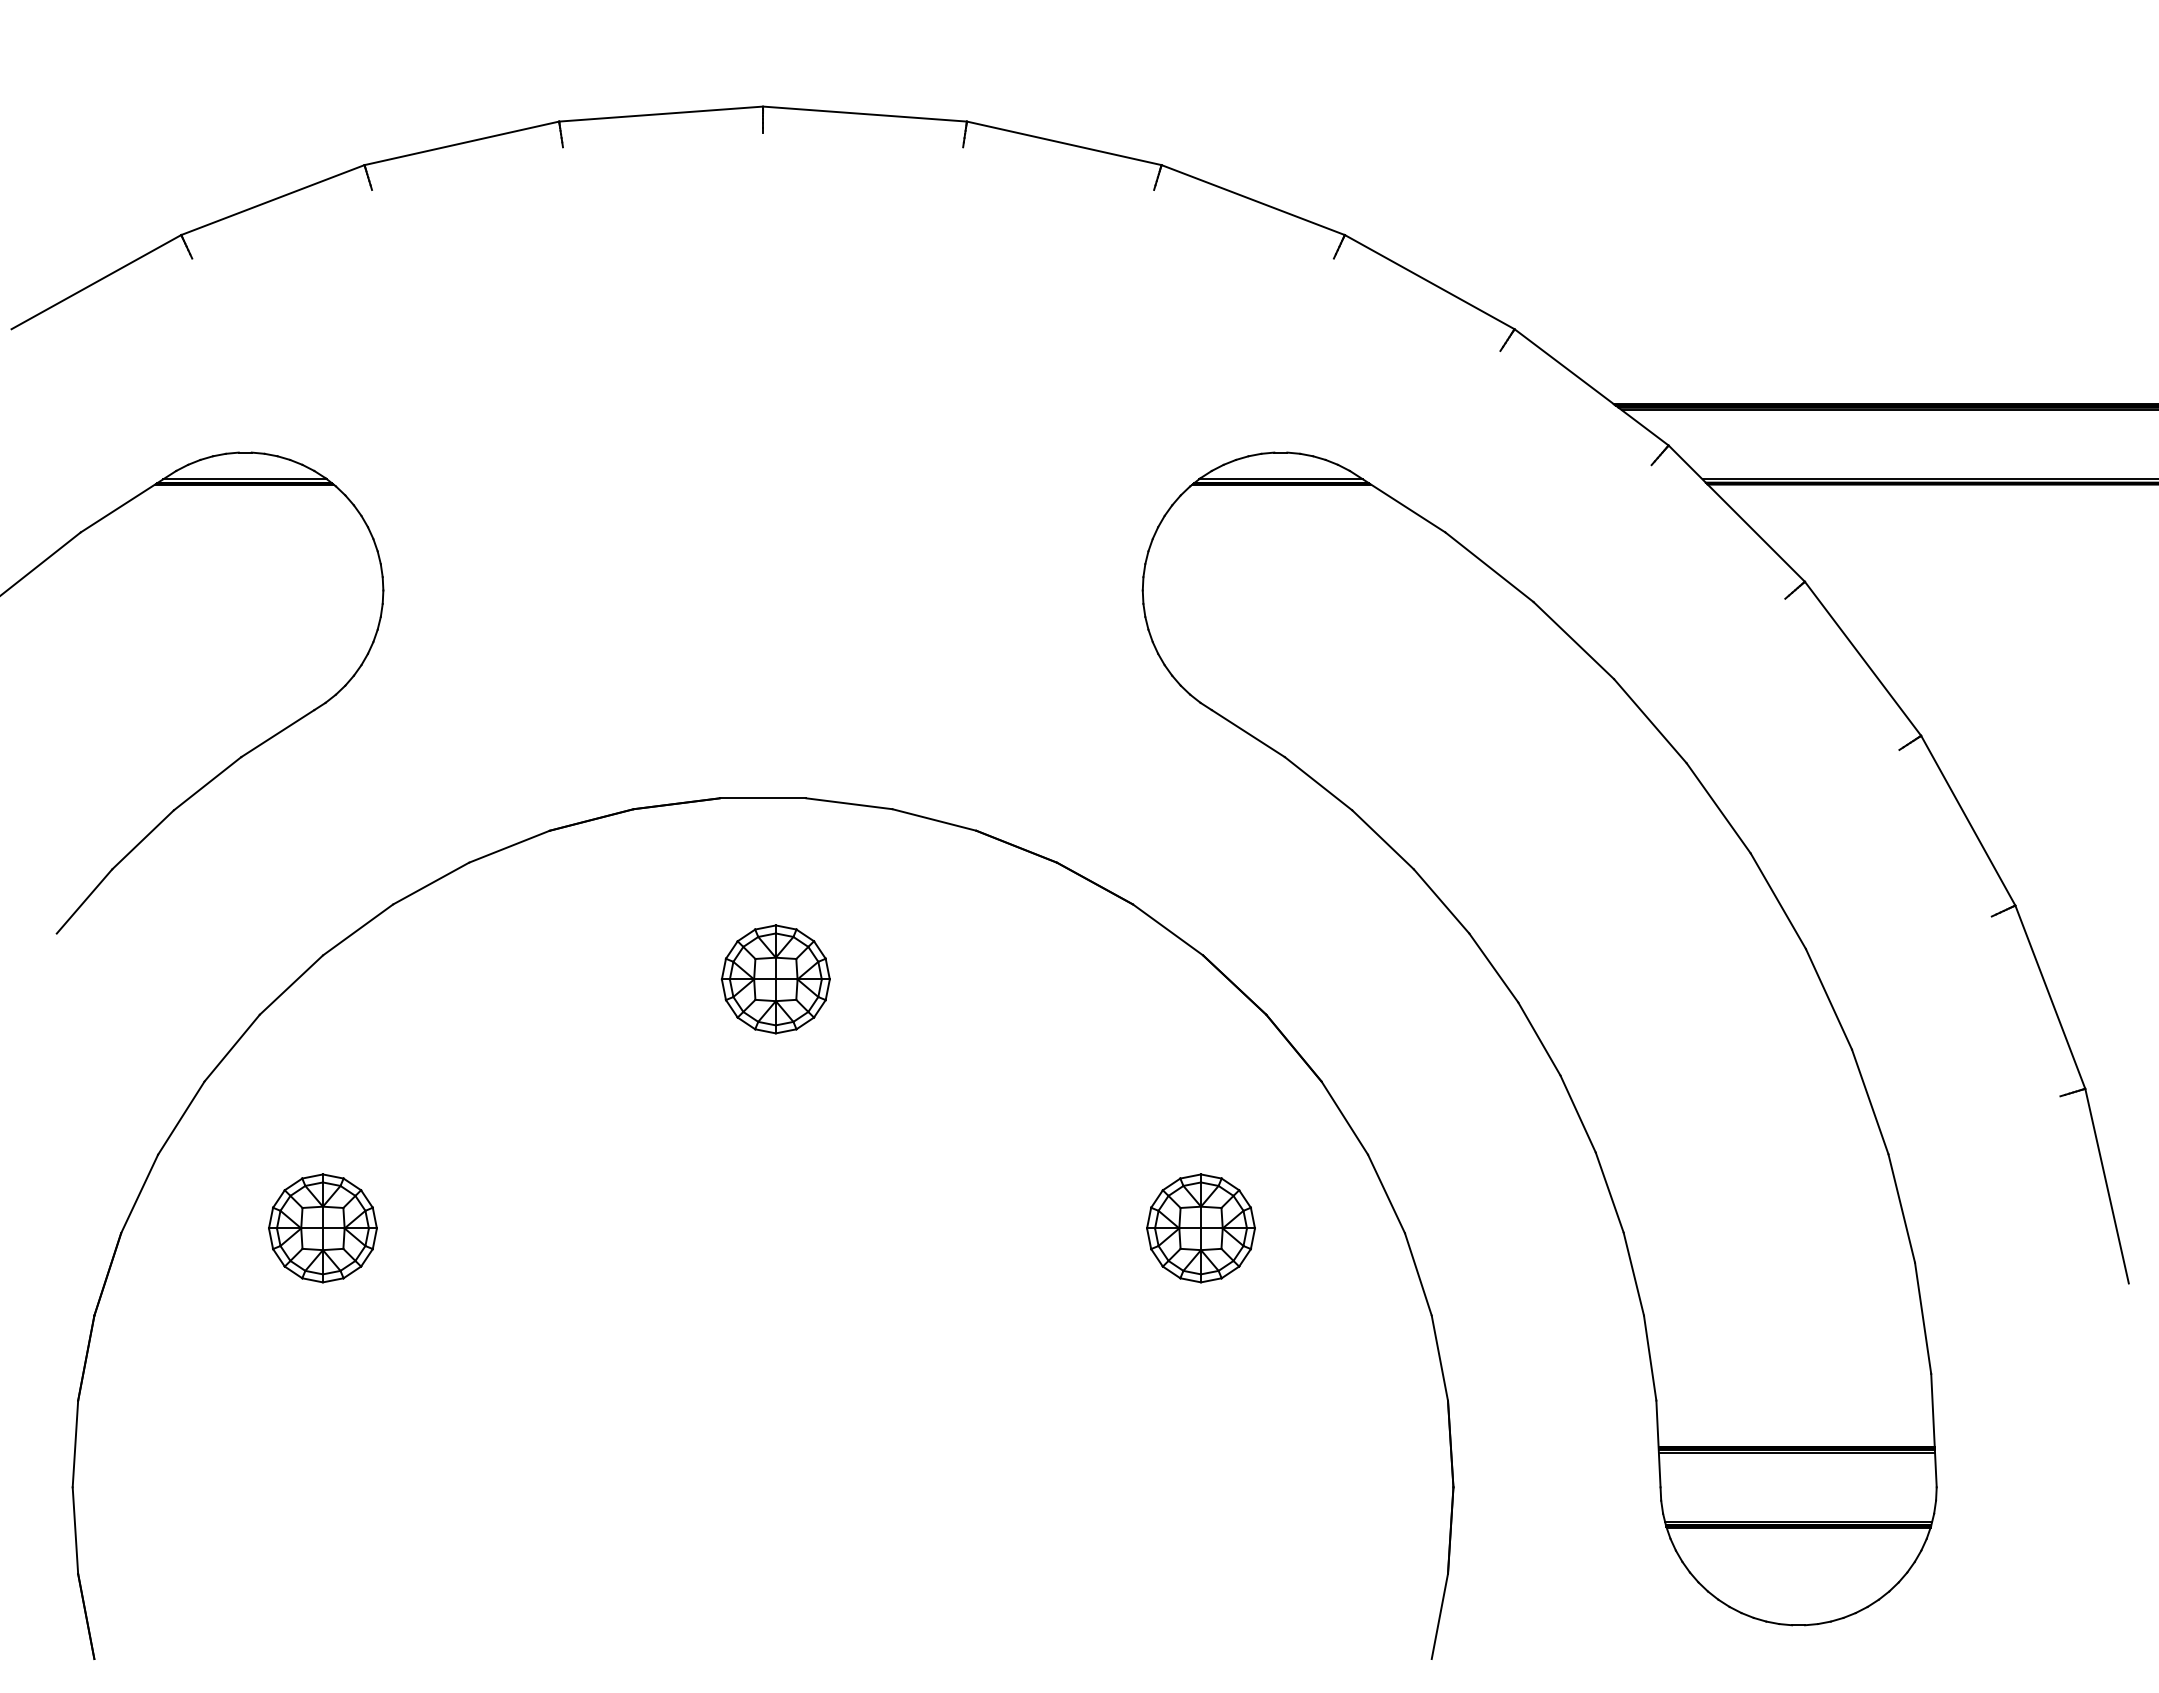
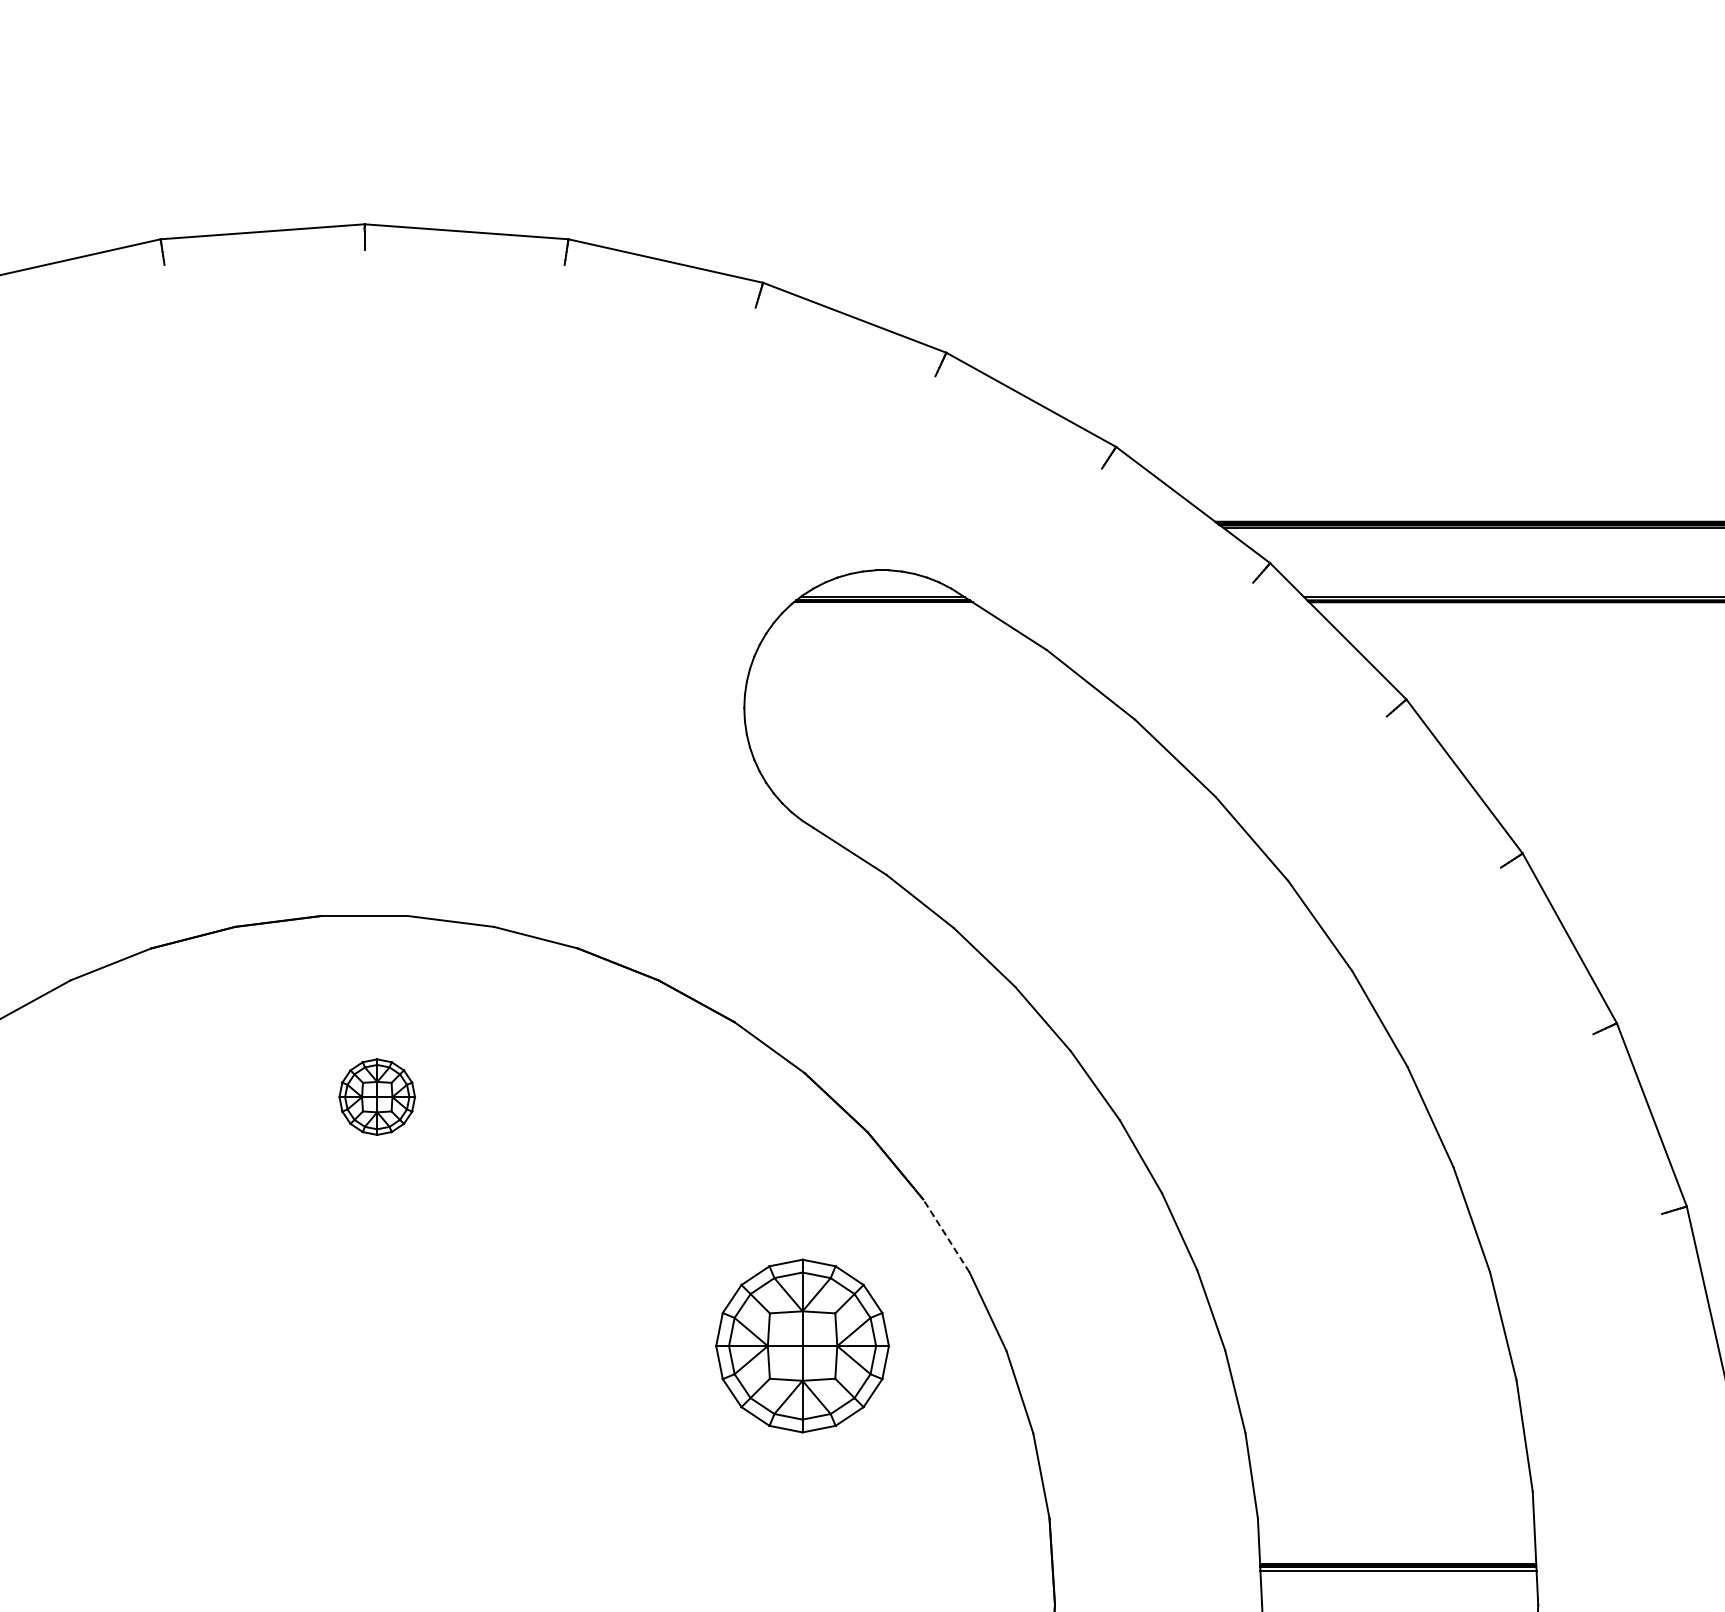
part: (775, 979) -> (377, 1097), size x0.7
line: (1344, 1117) -> (946, 1235), solid -> dashed
part: (1200, 1228) -> (802, 1346), size x1.6

